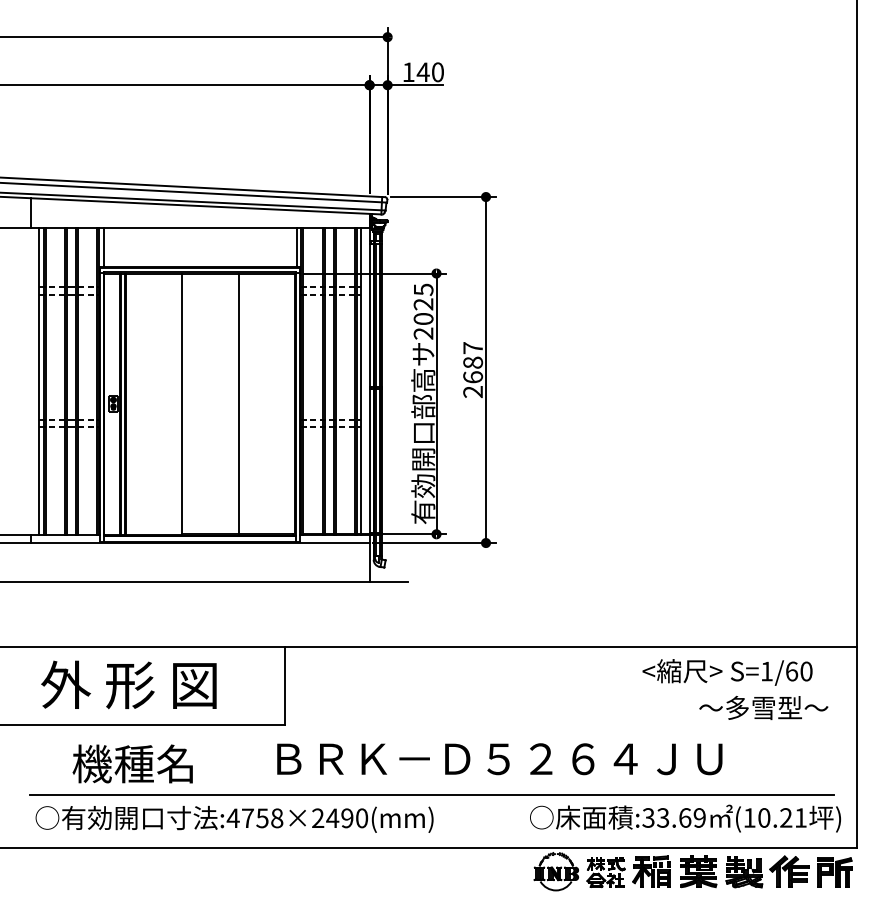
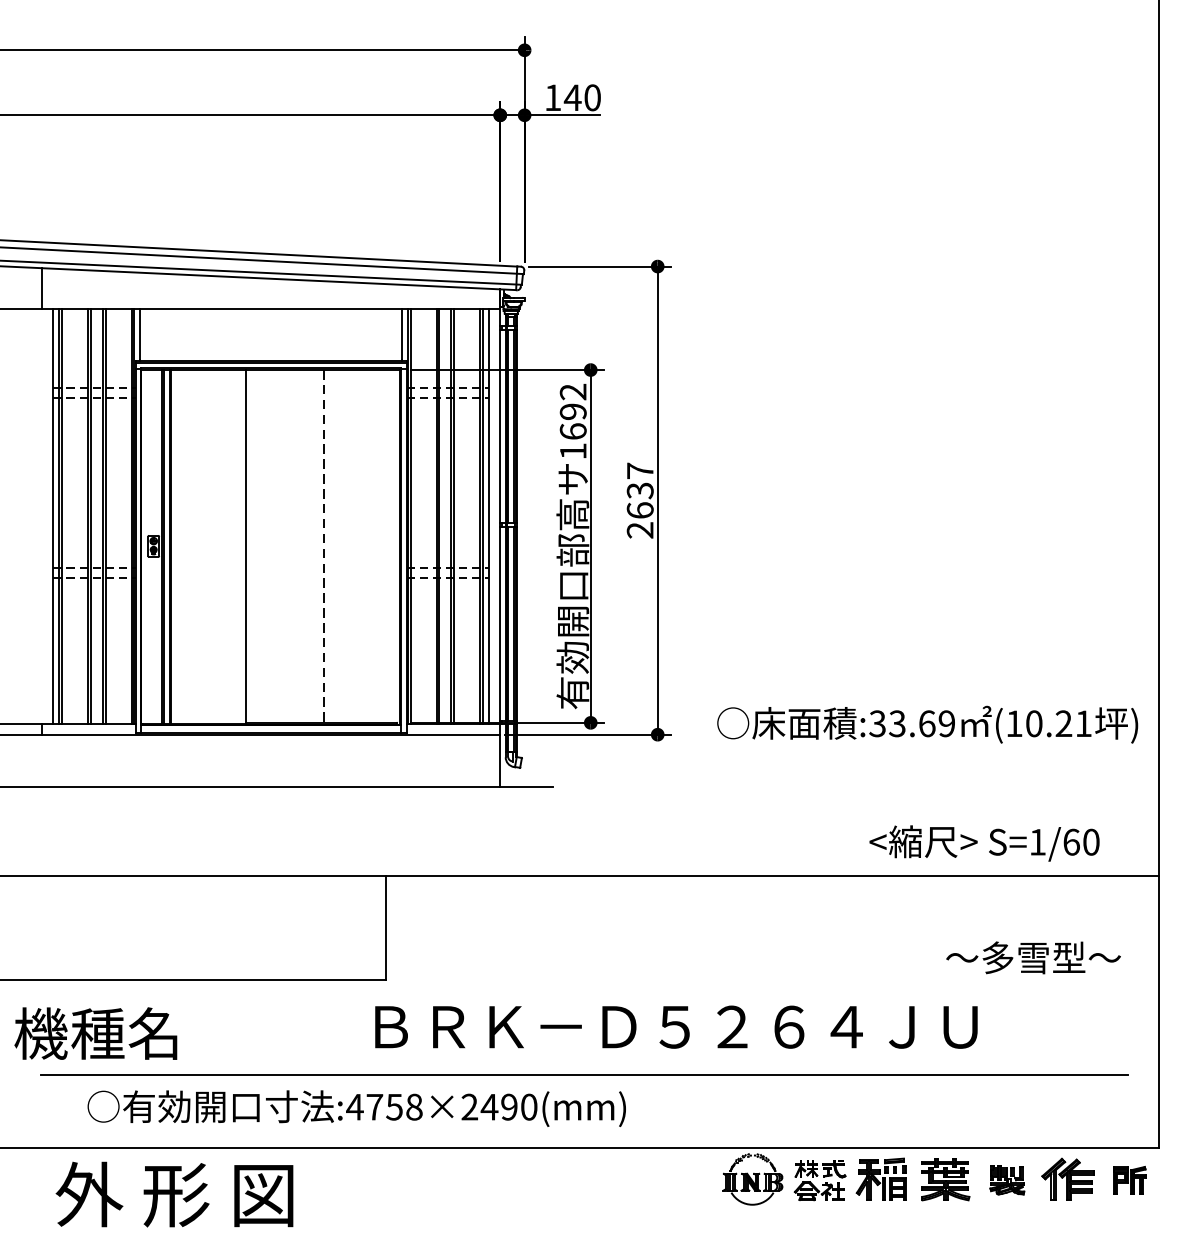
text: (423, 311) -> (573, 421), 2025 -> 1692
text: (472, 362) -> (639, 490), 2687 -> 2637
line: (239, 404) -> (324, 547), solid -> dashed
text: (727, 672) -> (984, 843), moved
text: (128, 684) -> (174, 1193), moved
text: (132, 763) -> (95, 1032), moved
text: (685, 818) -> (927, 724), moved
text: (234, 819) -> (356, 1108), moved
part: (744, 872) -> (1007, 1180), size x0.7
part: (834, 872) -> (1129, 1180), size x0.7

